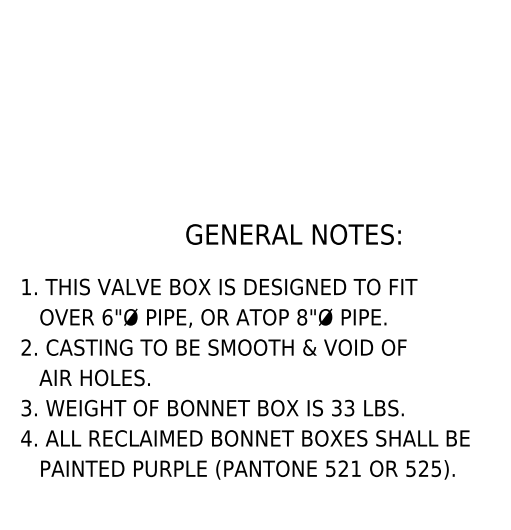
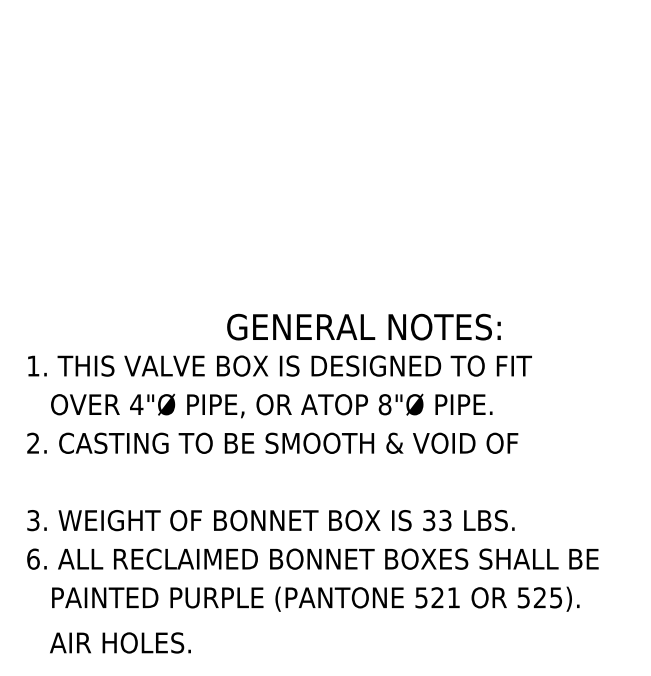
text: (293, 234) -> (363, 326), moved
text: (107, 317) -> (136, 404), 6"Ø -> 4"Ø
text: (94, 377) -> (120, 642), moved
text: (26, 437) -> (33, 558), 4. -> 6.

